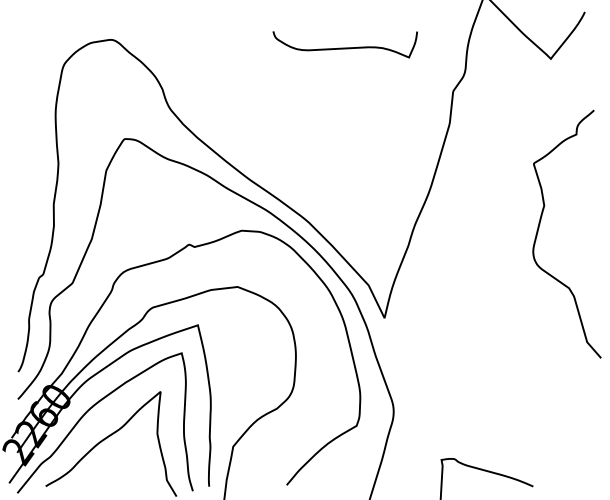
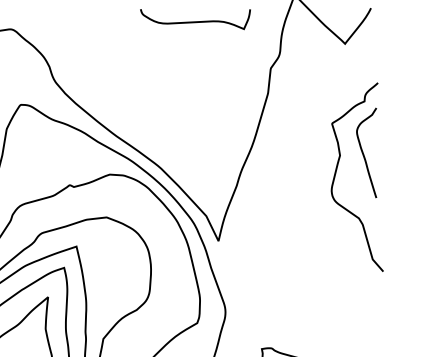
curve: (344, 47) -> (194, 21), moved
curve: (575, 202) -> (363, 153), added

